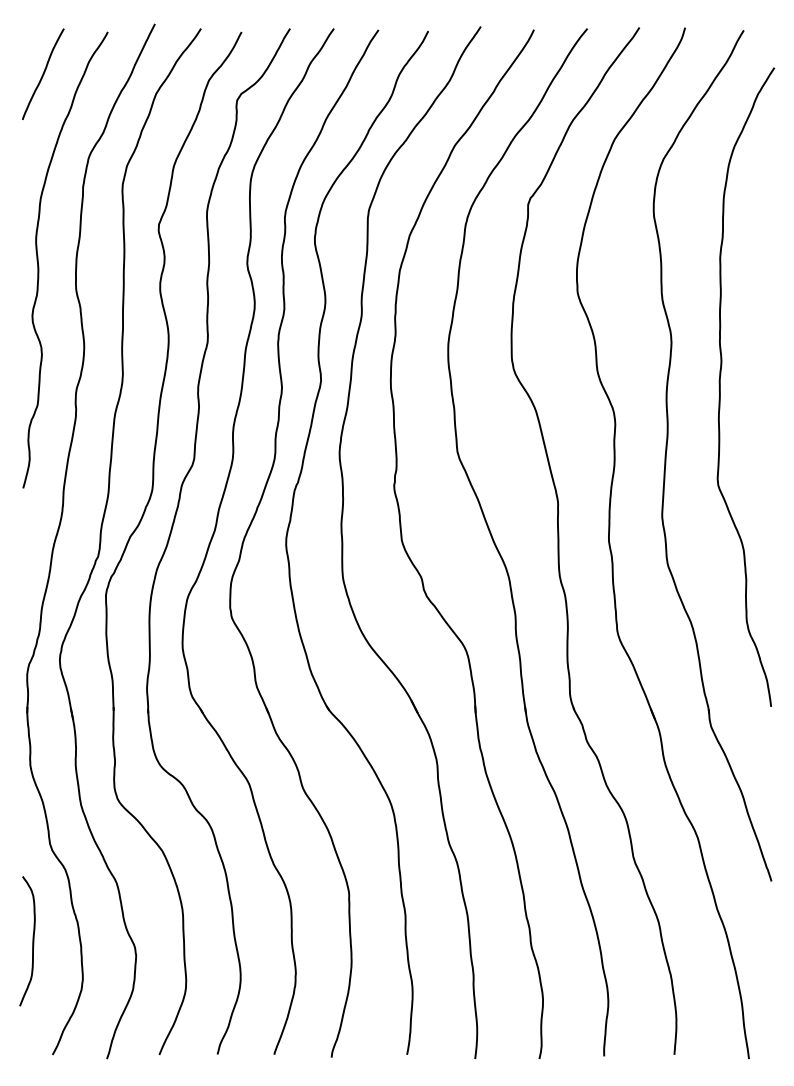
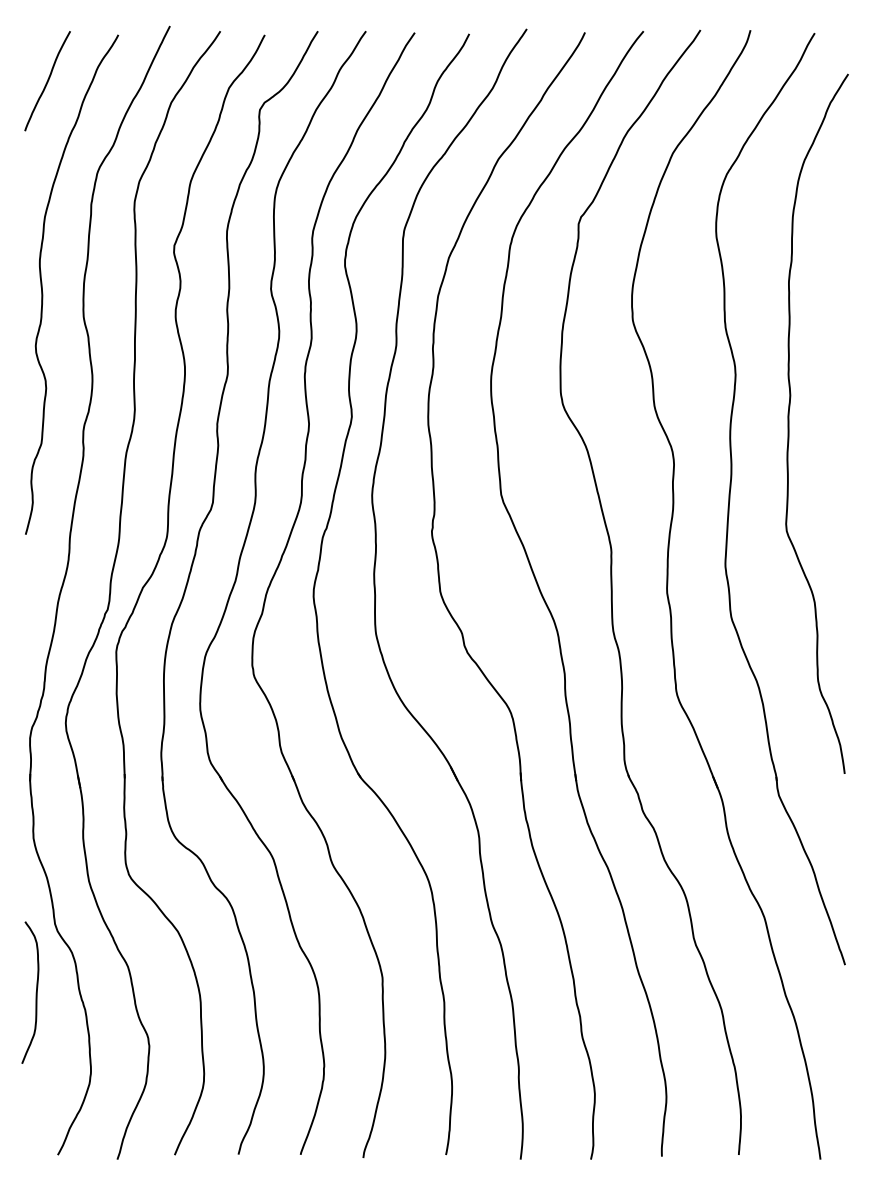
curve: (32, 941) -> (35, 992), moved

